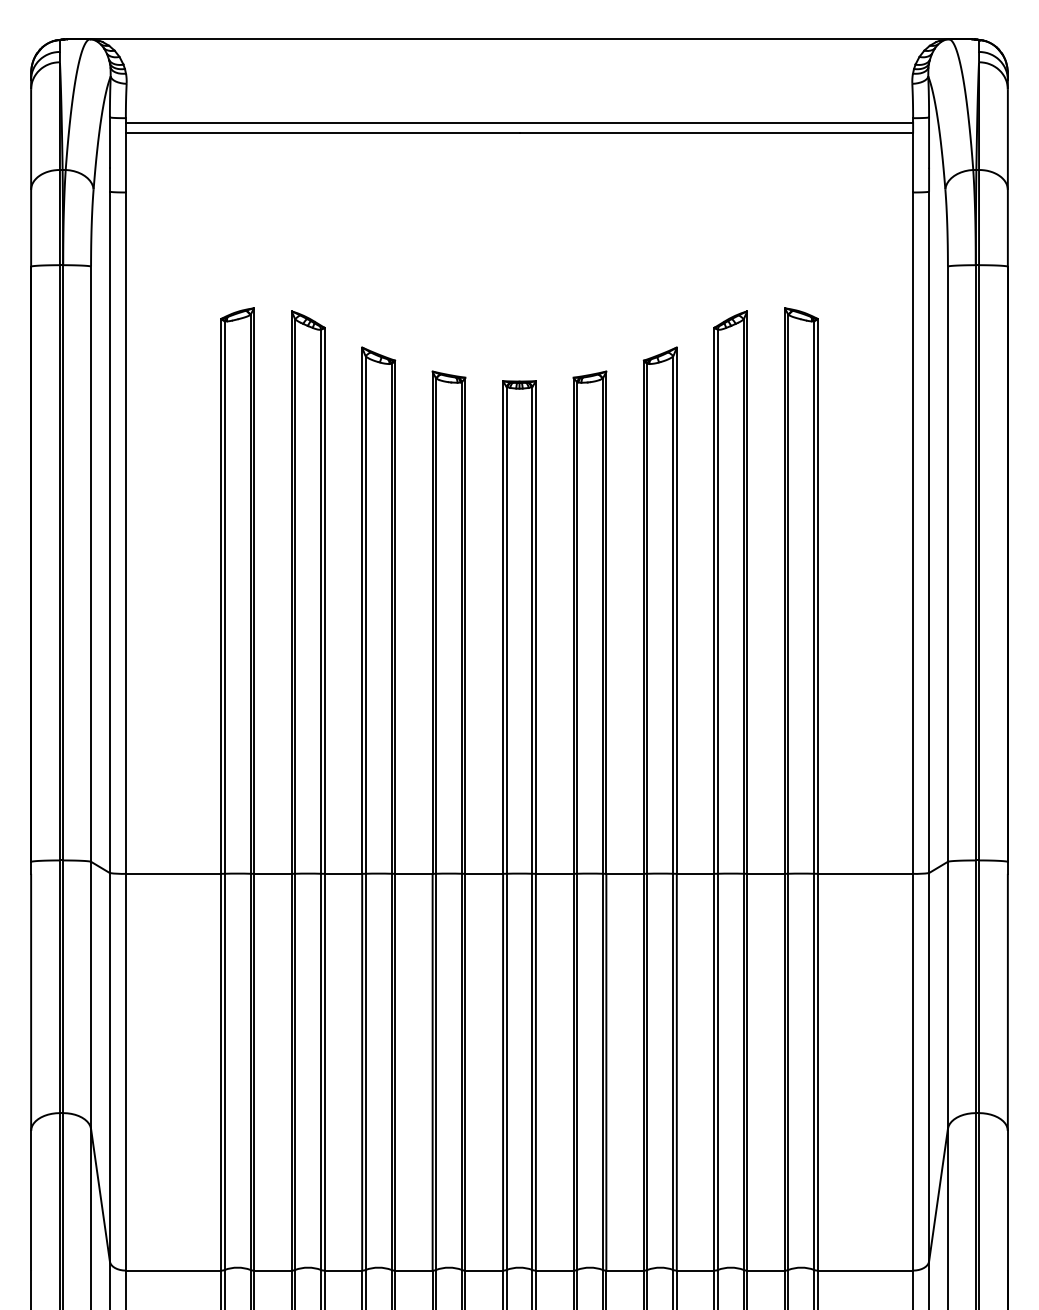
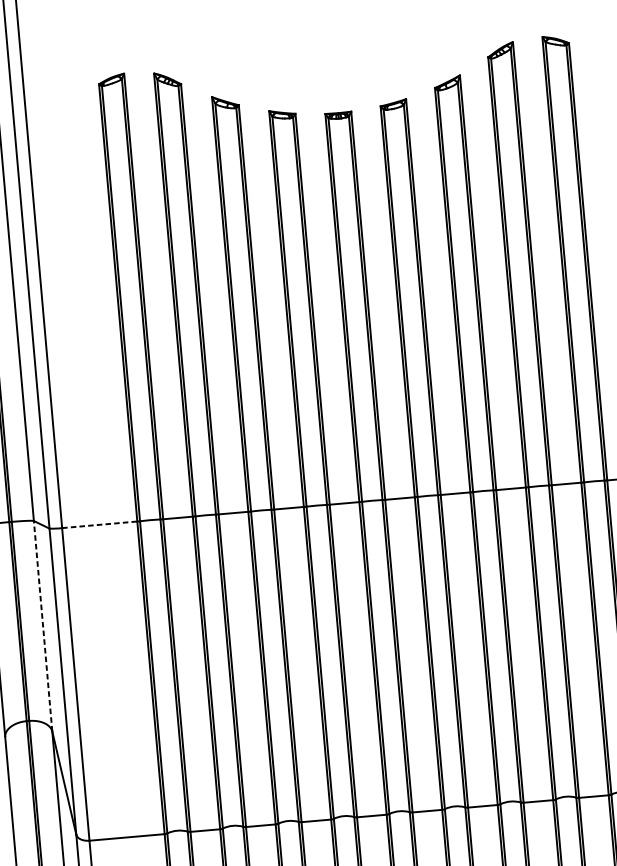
line: (173, 873) -> (99, 524), solid -> dashed
line: (91, 995) -> (43, 626), solid -> dashed

